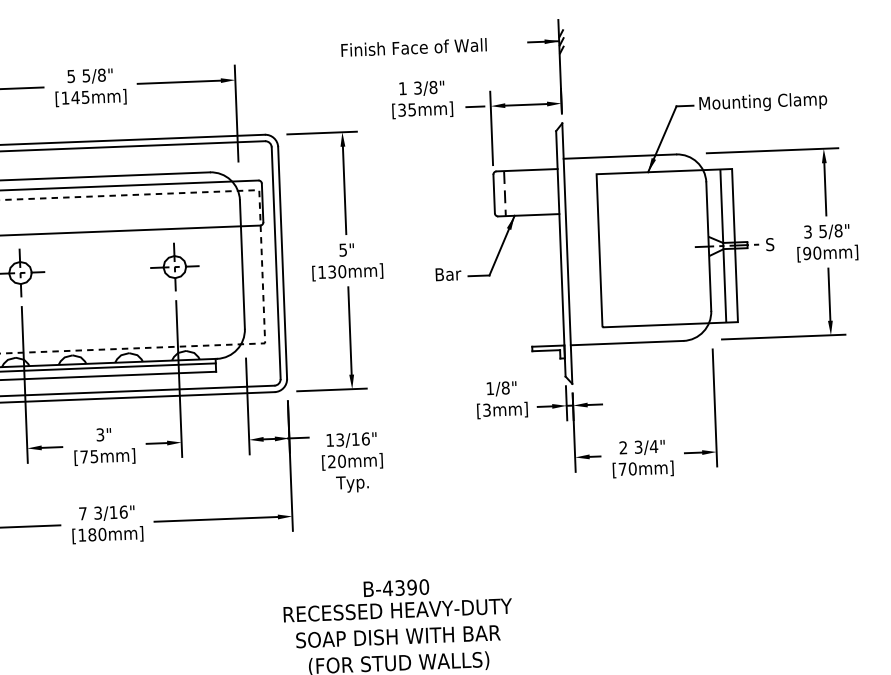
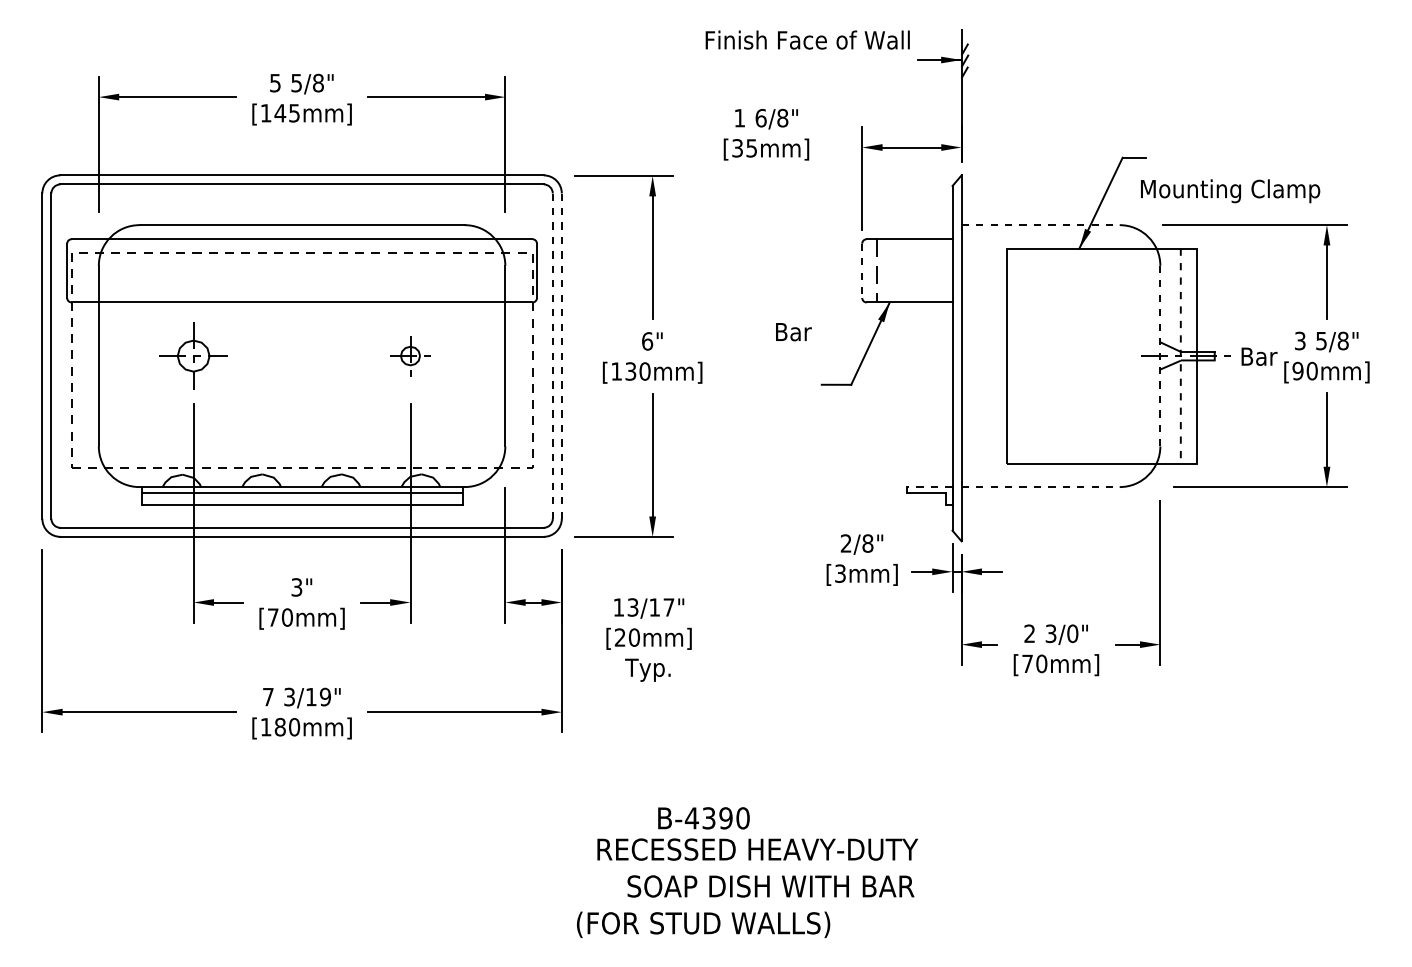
text: (413, 47) -> (807, 39), moved
text: (417, 87) -> (760, 117), 3/8" -> 6/8"
text: (763, 102) -> (1230, 191), moved
line: (475, 106) -> (840, 147), removed
line: (620, 156) -> (1041, 225), solid -> dashed
line: (494, 194) -> (862, 271), solid -> dashed
text: (779, 244) -> (1259, 356), S -> Bar
line: (708, 246) -> (1160, 356), solid -> dashed
line: (723, 246) -> (1180, 356), solid -> dashed
text: (343, 250) -> (647, 341), 5" -> 6"
line: (276, 263) -> (552, 356), solid -> dashed
line: (282, 263) -> (561, 356), solid -> dashed
part: (174, 266) -> (410, 355), size x0.6
text: (448, 274) -> (793, 332), moved
line: (627, 343) -> (1041, 487), solid -> dashed
line: (547, 346) -> (929, 487), solid -> dashed
text: (489, 388) -> (845, 543), 1/8" -> 2/8"
line: (297, 438) -> (573, 602), removed
text: (365, 439) -> (668, 607), 13/16" -> 13/17"
text: (653, 446) -> (1072, 633), 3/4" -> 3/0"
text: (93, 456) -> (286, 617), [75mm] -> [70mm]
text: (123, 511) -> (325, 696), 3/16" -> 3/19"
text: (397, 610) -> (757, 849), moved
text: (398, 636) -> (770, 886), moved

